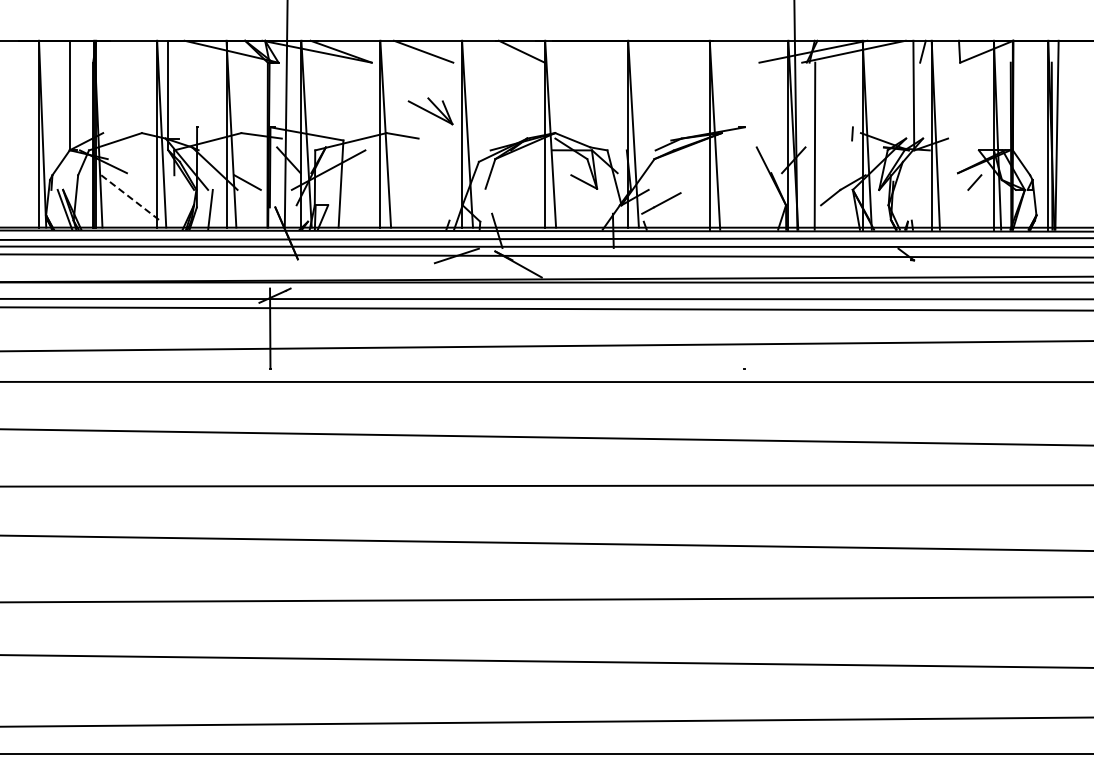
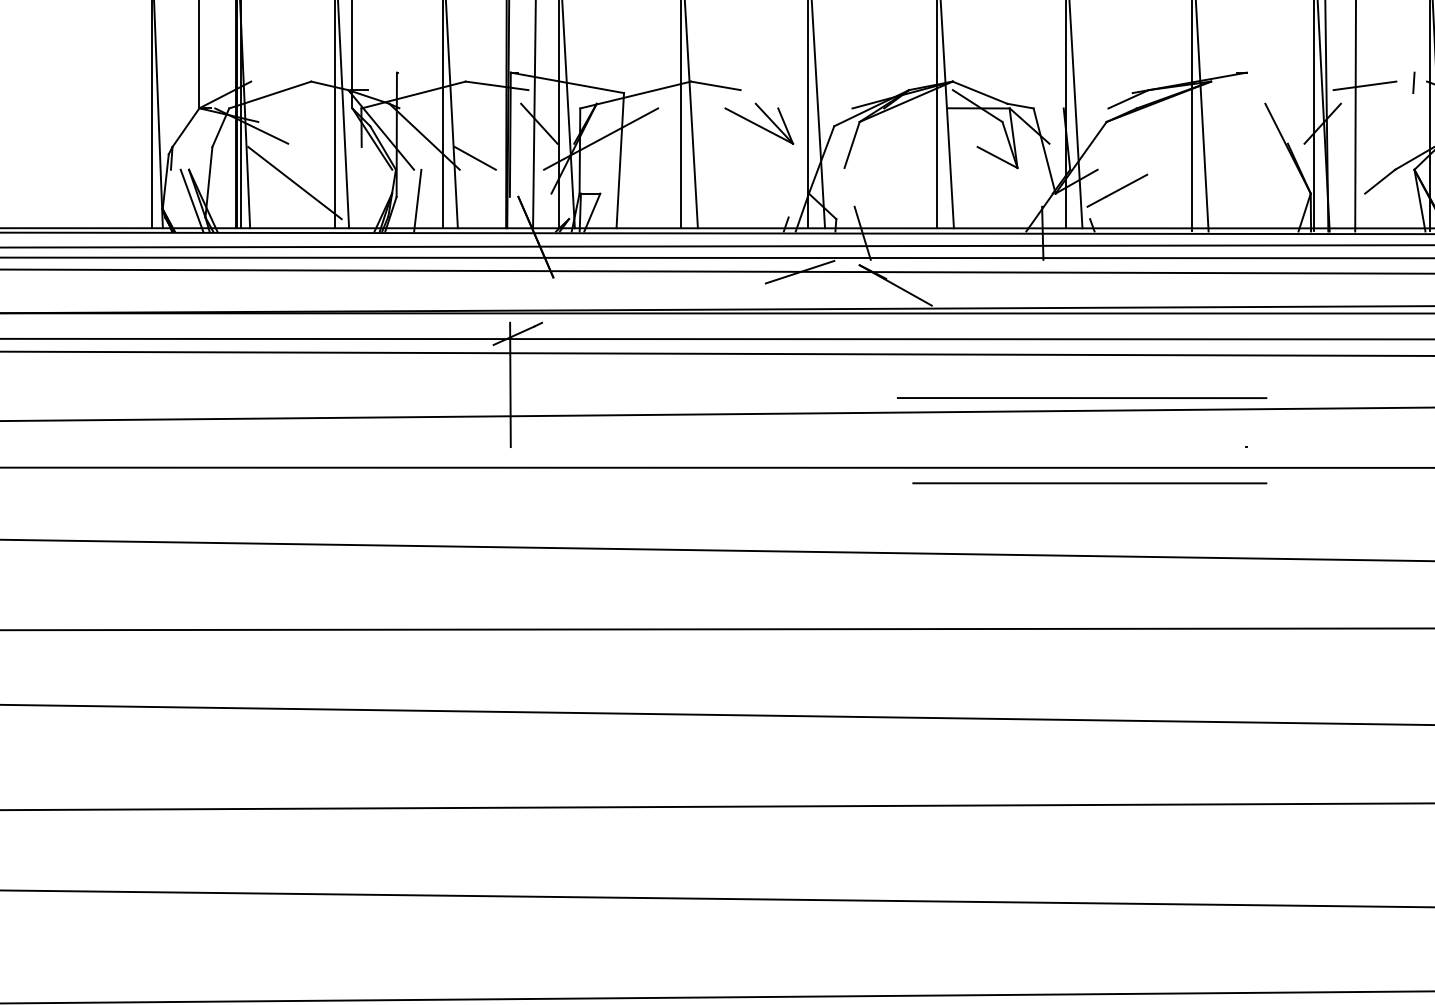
part: (430, 111) -> (759, 124), moved
line: (820, 135) -> (1364, 85), added
line: (131, 198) -> (295, 183), dashed -> solid
line: (638, 337) -> (1081, 398), added
line: (643, 391) -> (1089, 482), added

